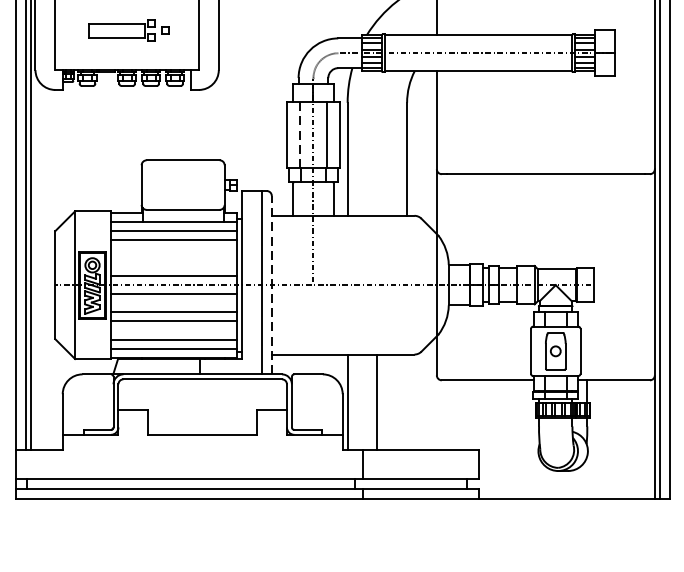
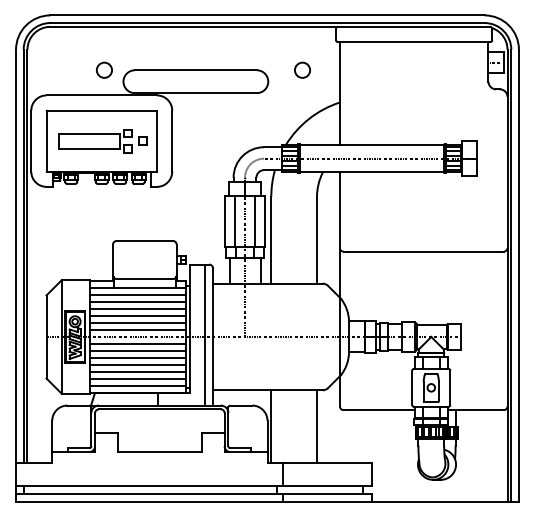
part: (128, 30) -> (102, 141), size x1.43
line: (299, 135) -> (234, 221), dashed -> solid
line: (173, 249) -> (137, 309), added
line: (173, 258) -> (137, 316), added
line: (173, 267) -> (137, 323), added
line: (272, 284) -> (213, 336), dashed -> solid
line: (173, 302) -> (137, 350), added
line: (173, 330) -> (137, 371), added
line: (377, 401) -> (317, 426), moved

